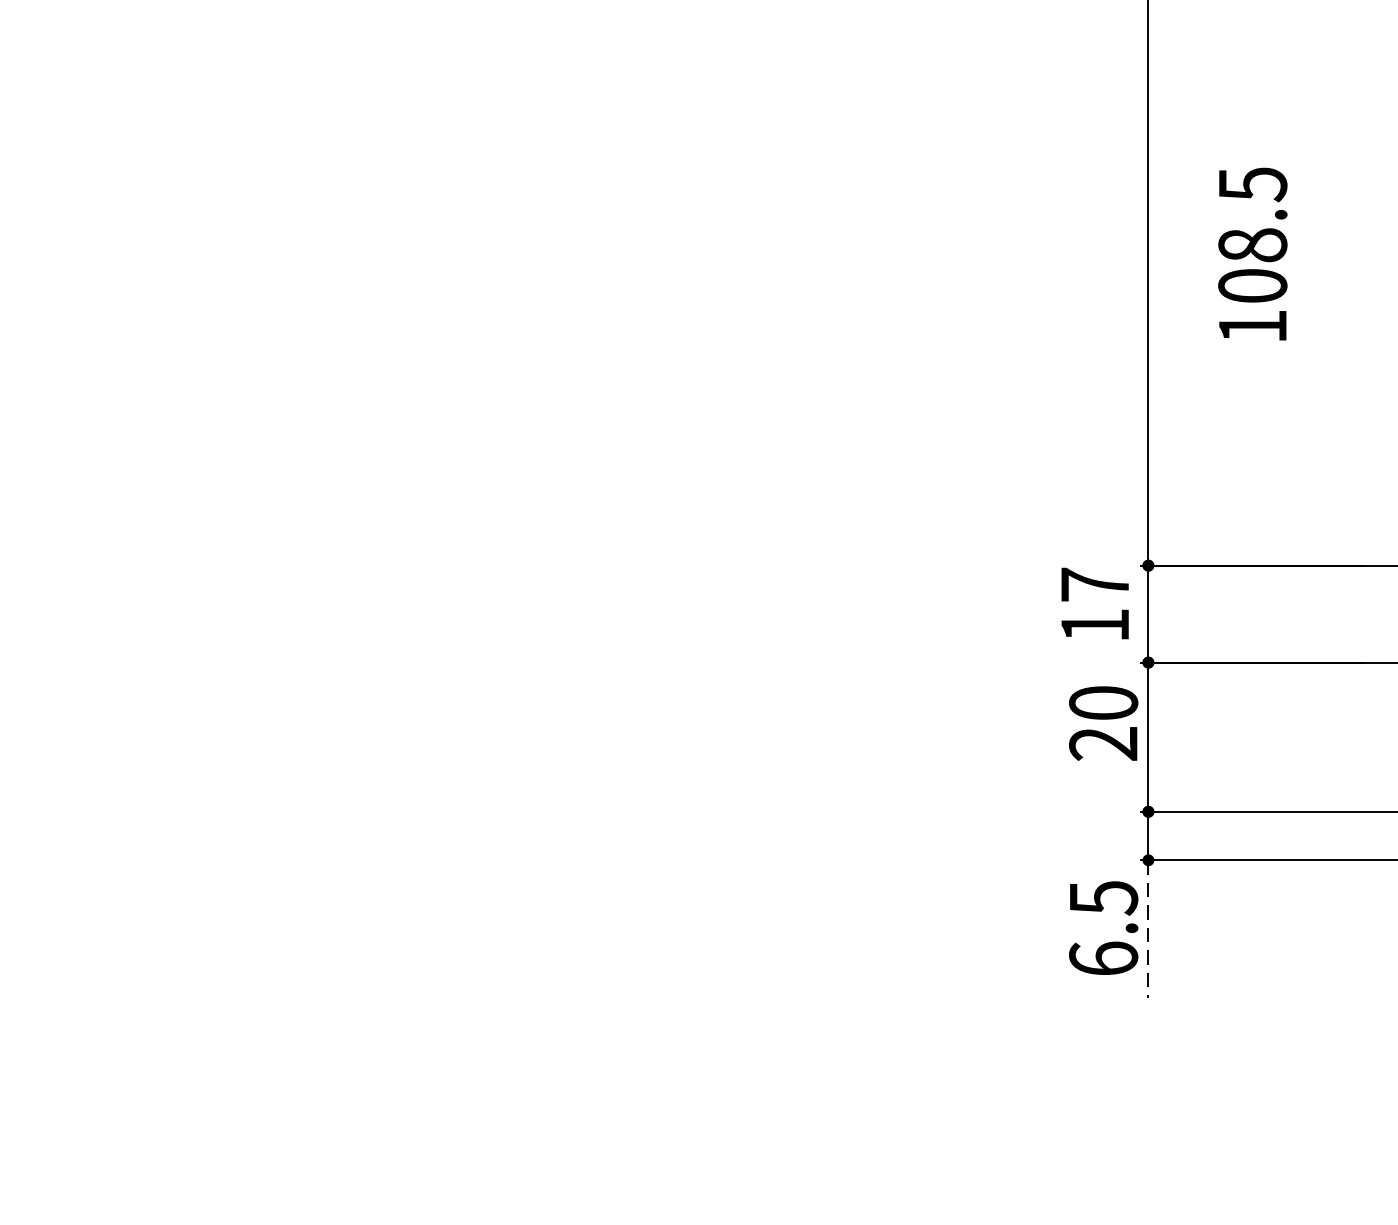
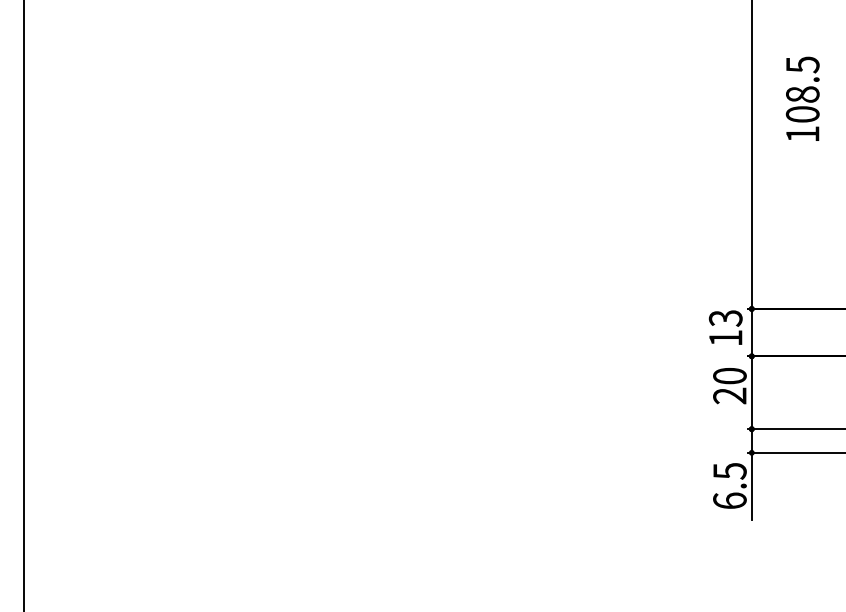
text: (1252, 253) -> (802, 98), moved
text: (1094, 585) -> (725, 318), 17 -> 13
line: (1147, 929) -> (751, 486), dashed -> solid

